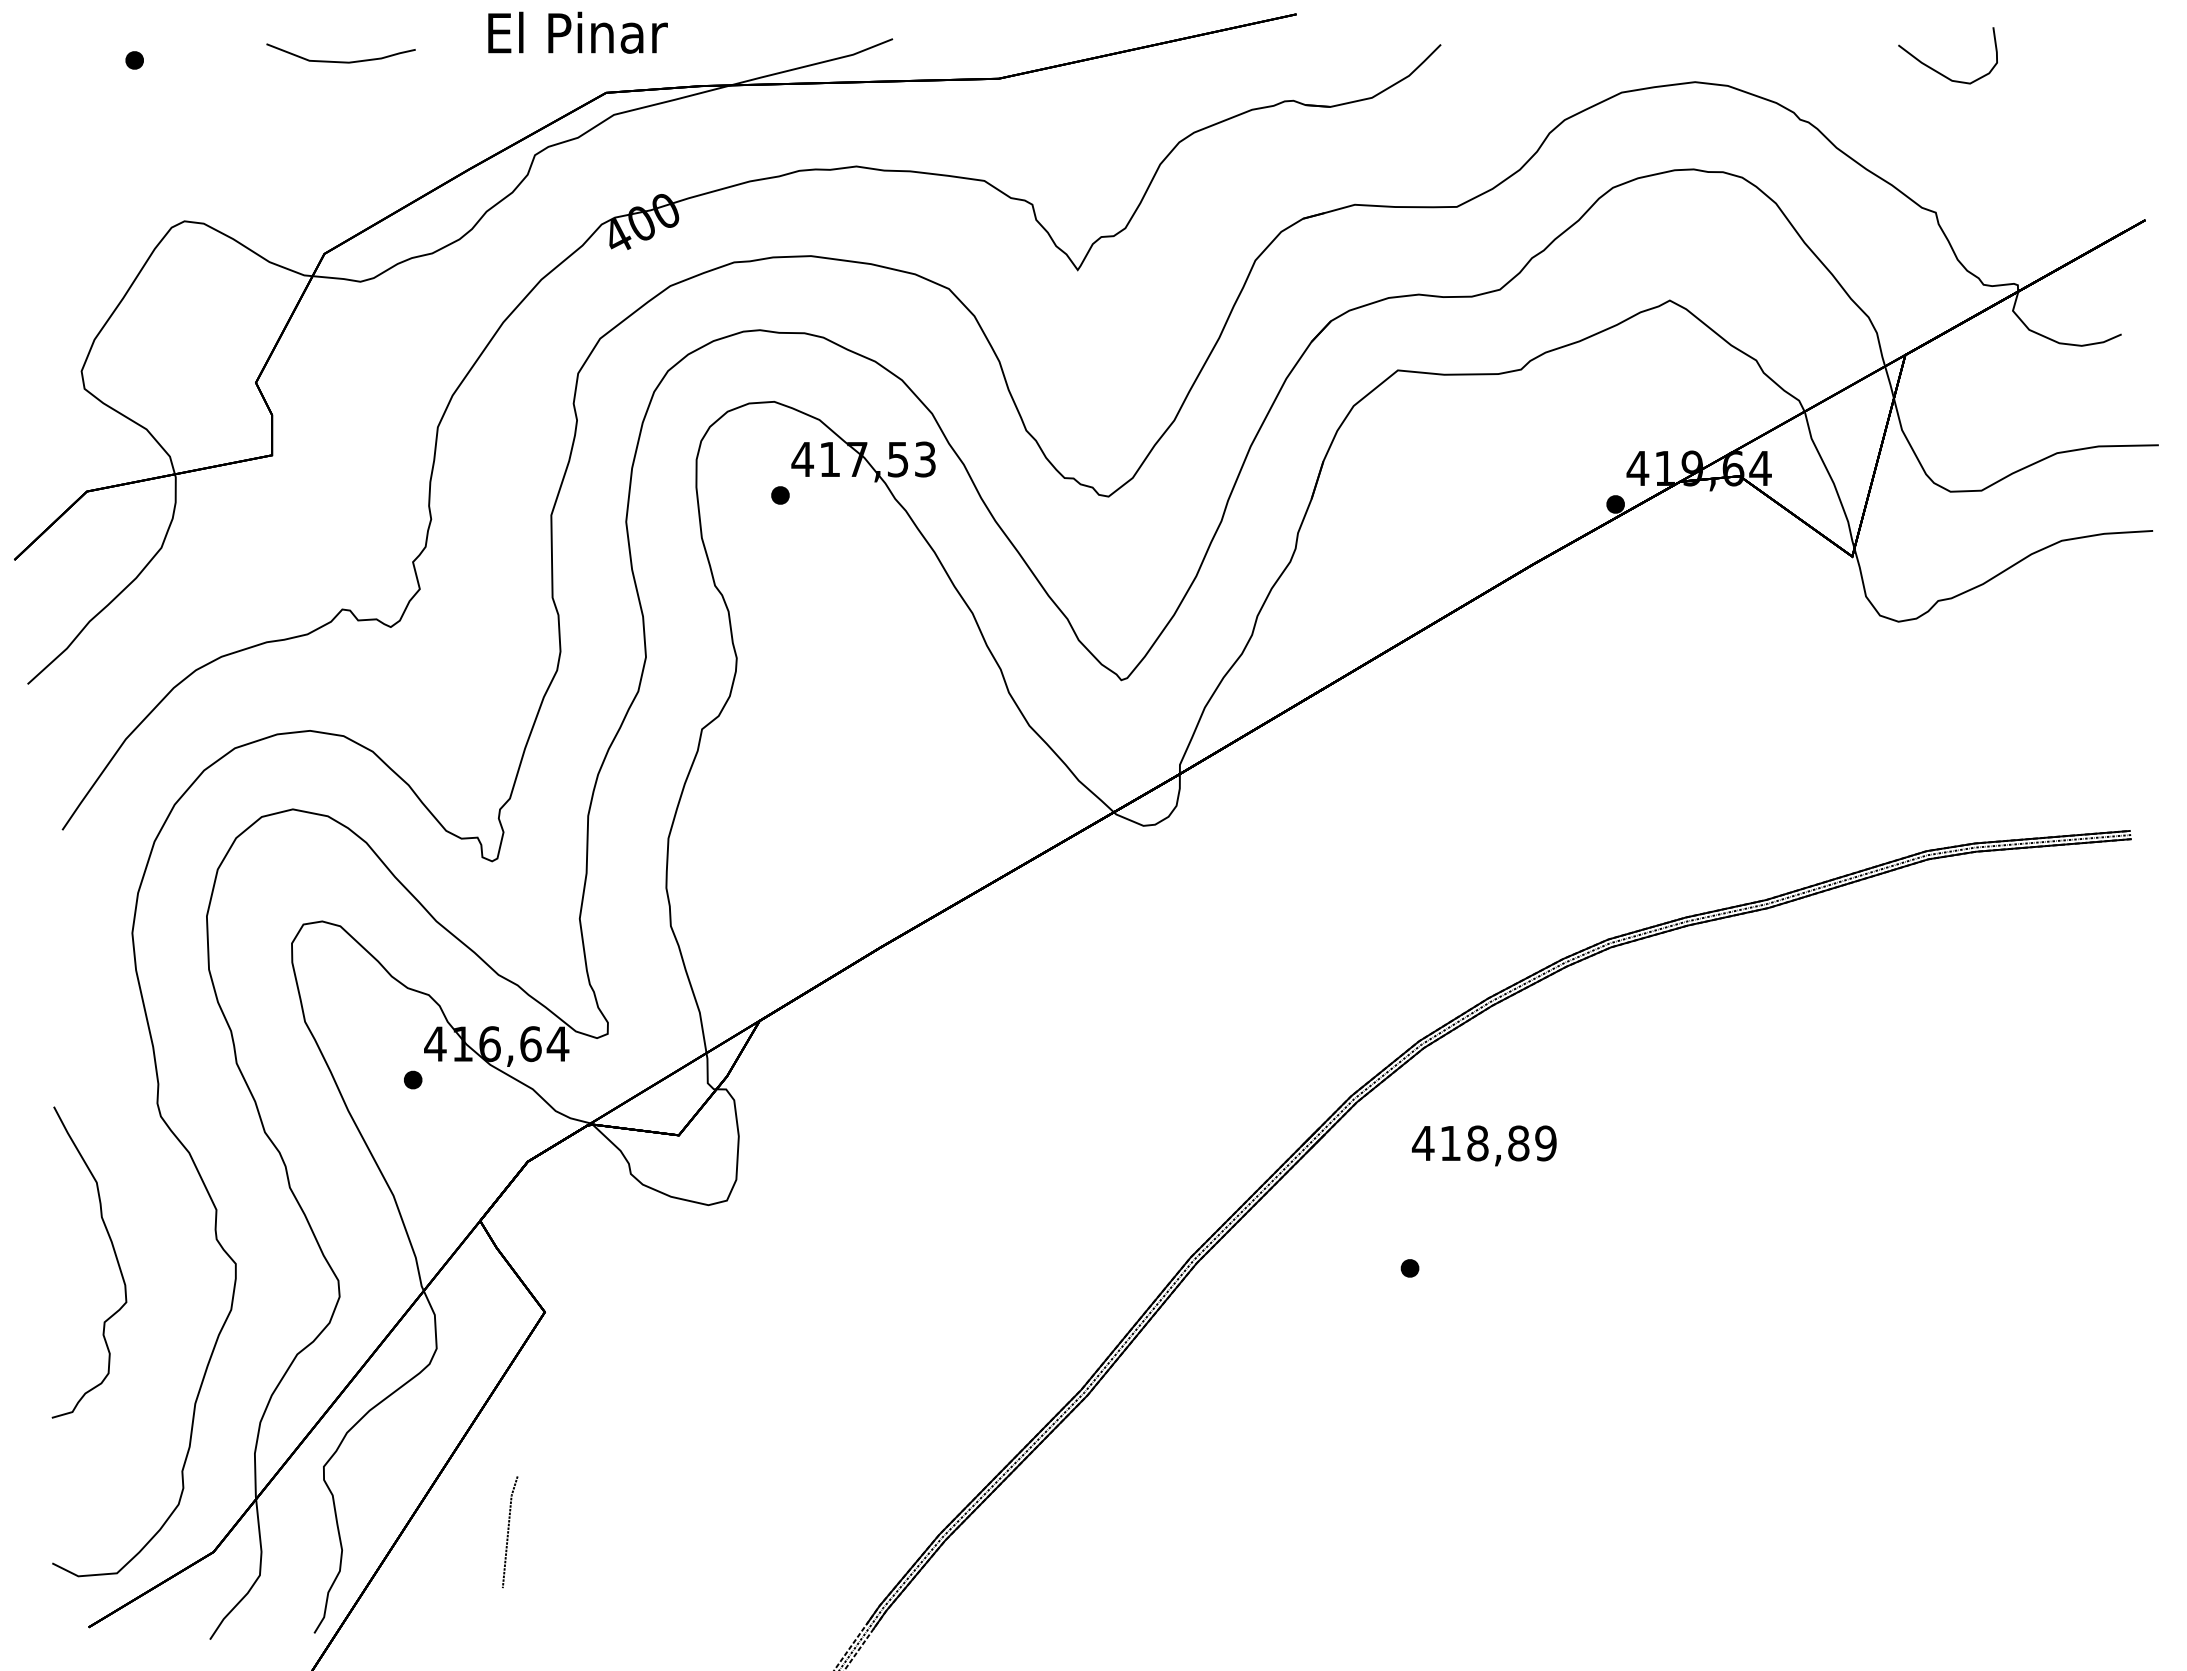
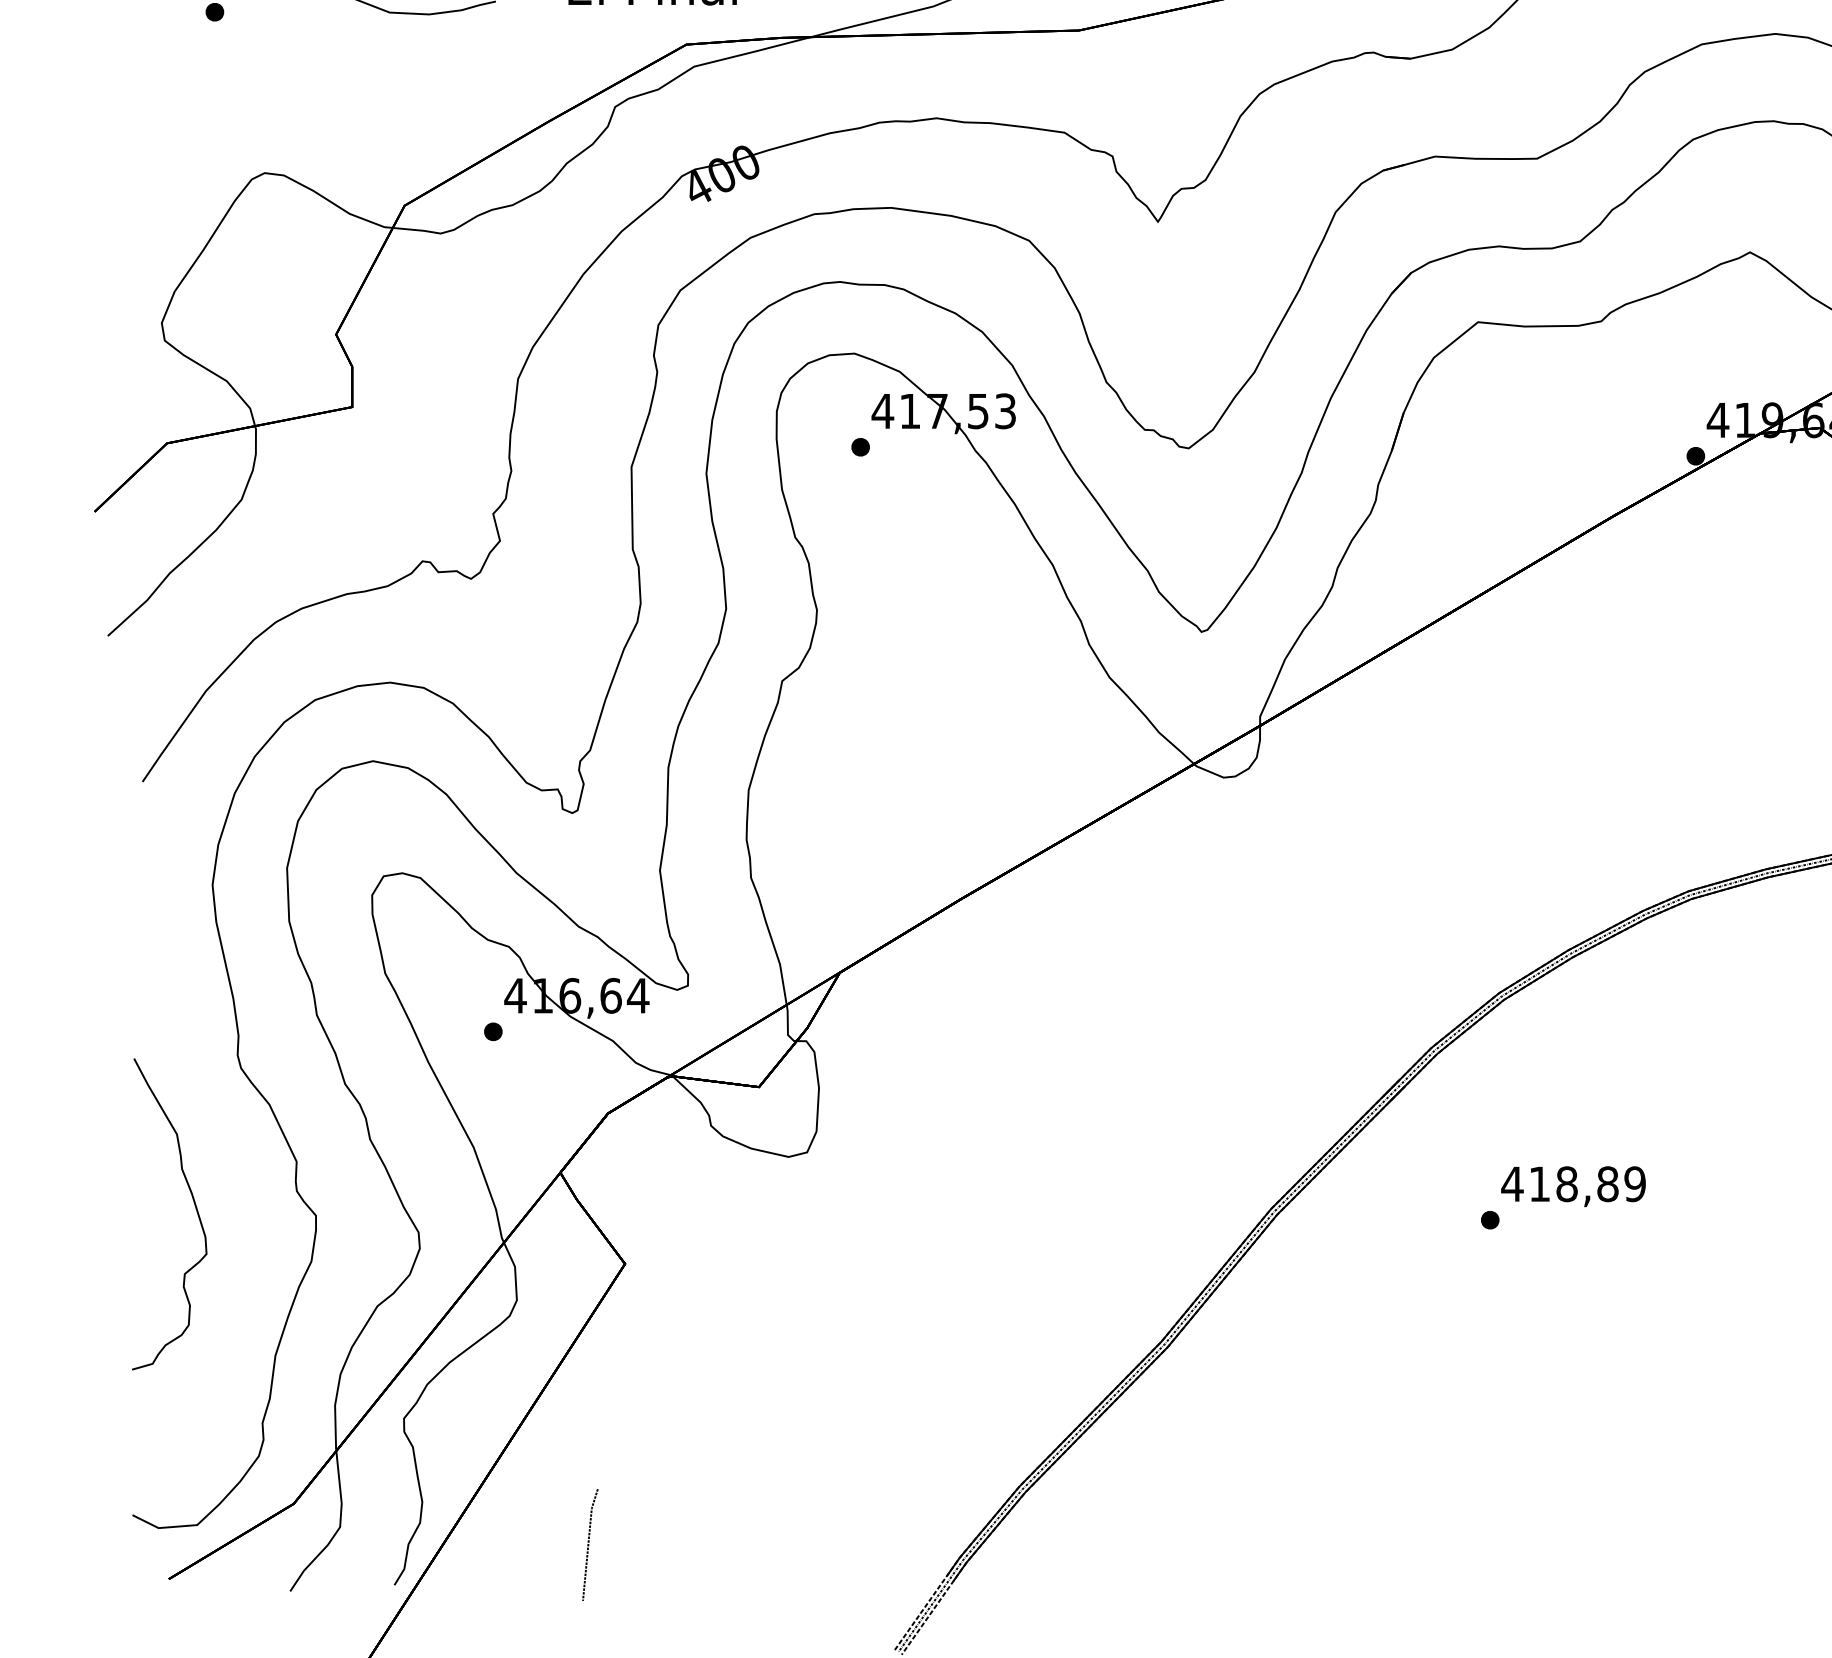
text: (1484, 1145) -> (1573, 1186), moved
line: (509, 1531) -> (589, 1544), moved

